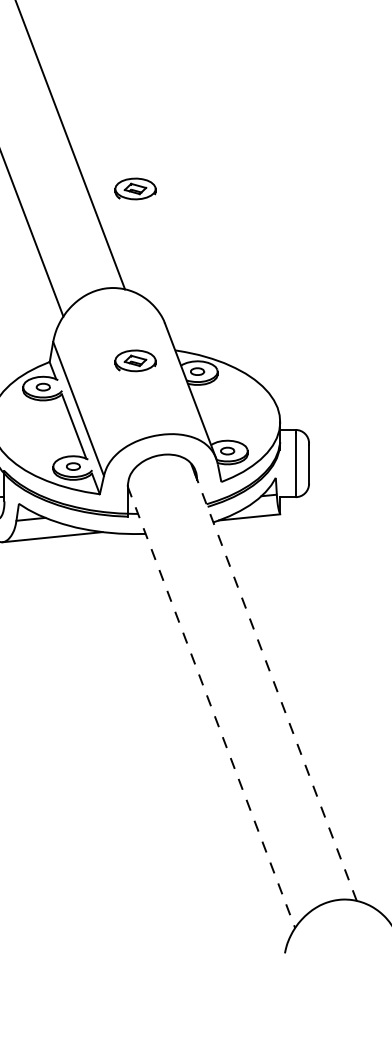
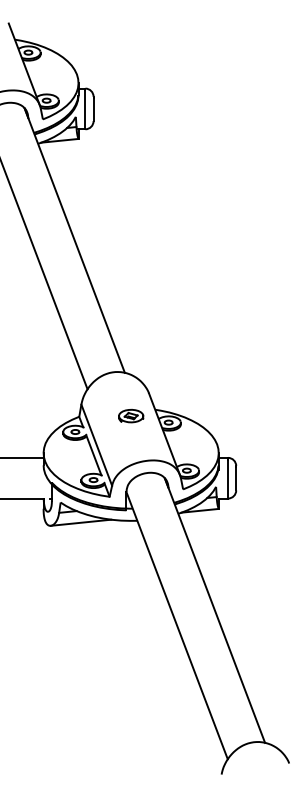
part: (136, 187) -> (131, 311), removed
line: (273, 682) -> (214, 610), dashed -> solid
line: (212, 706) -> (177, 625), dashed -> solid

